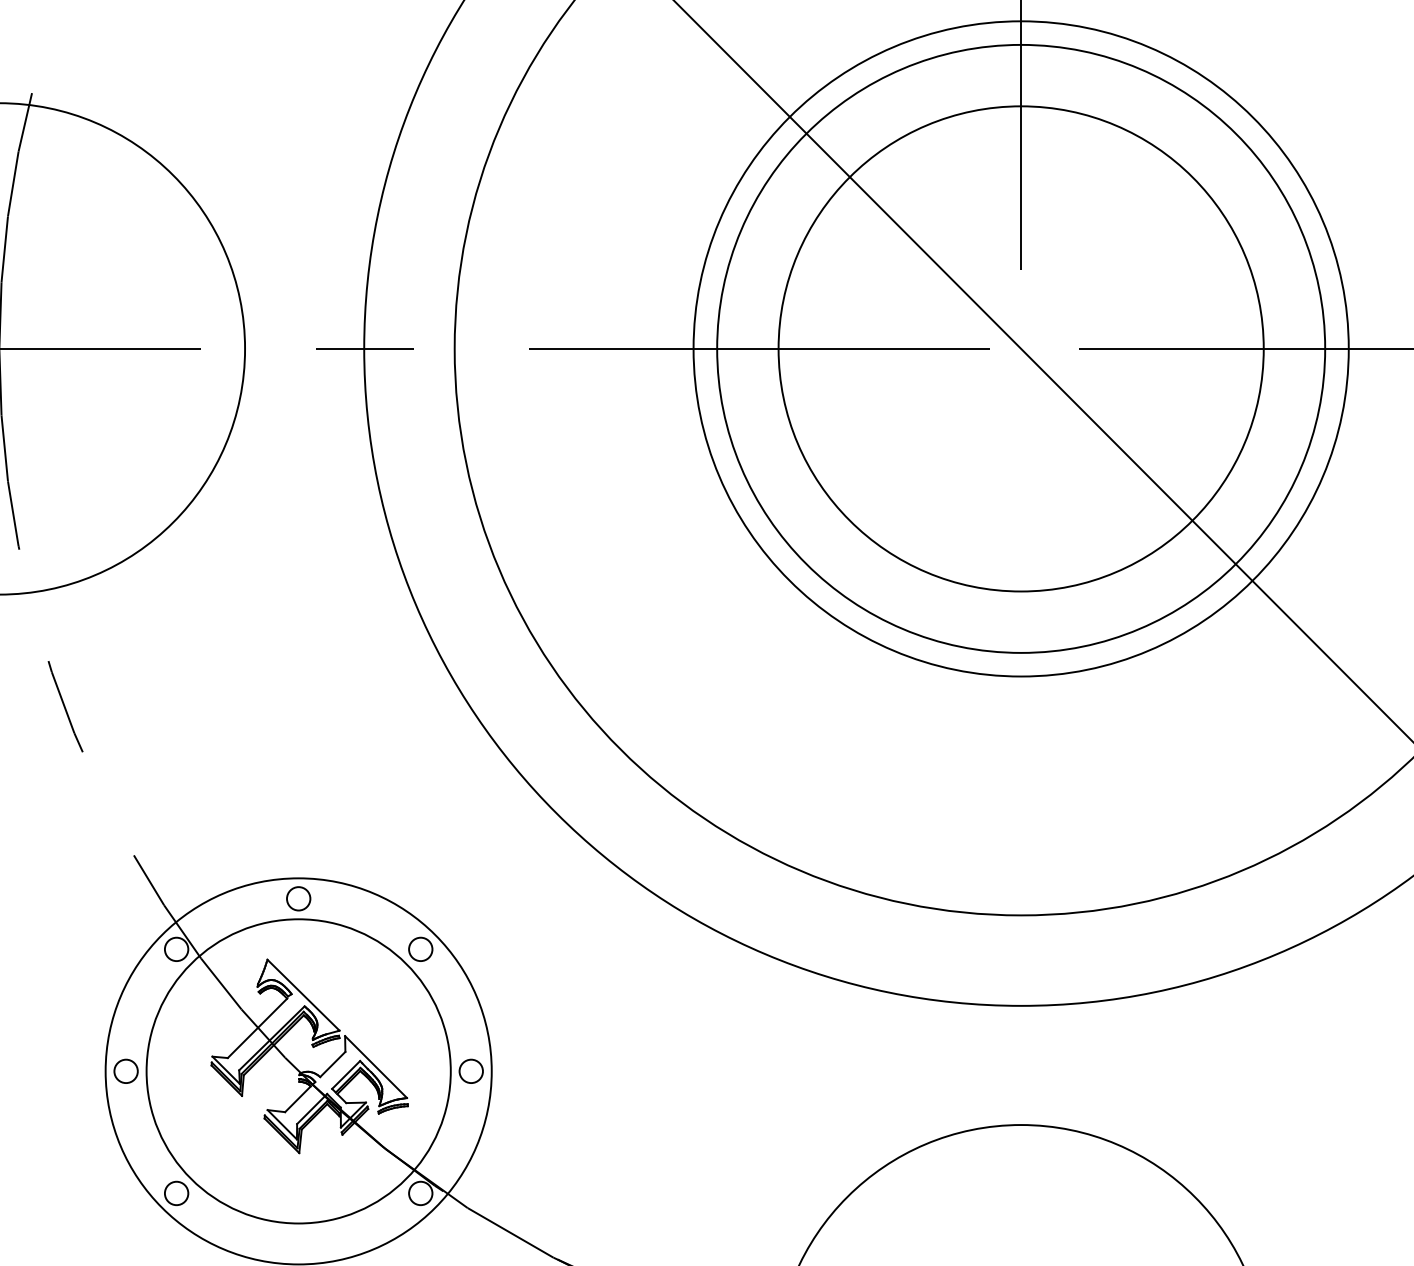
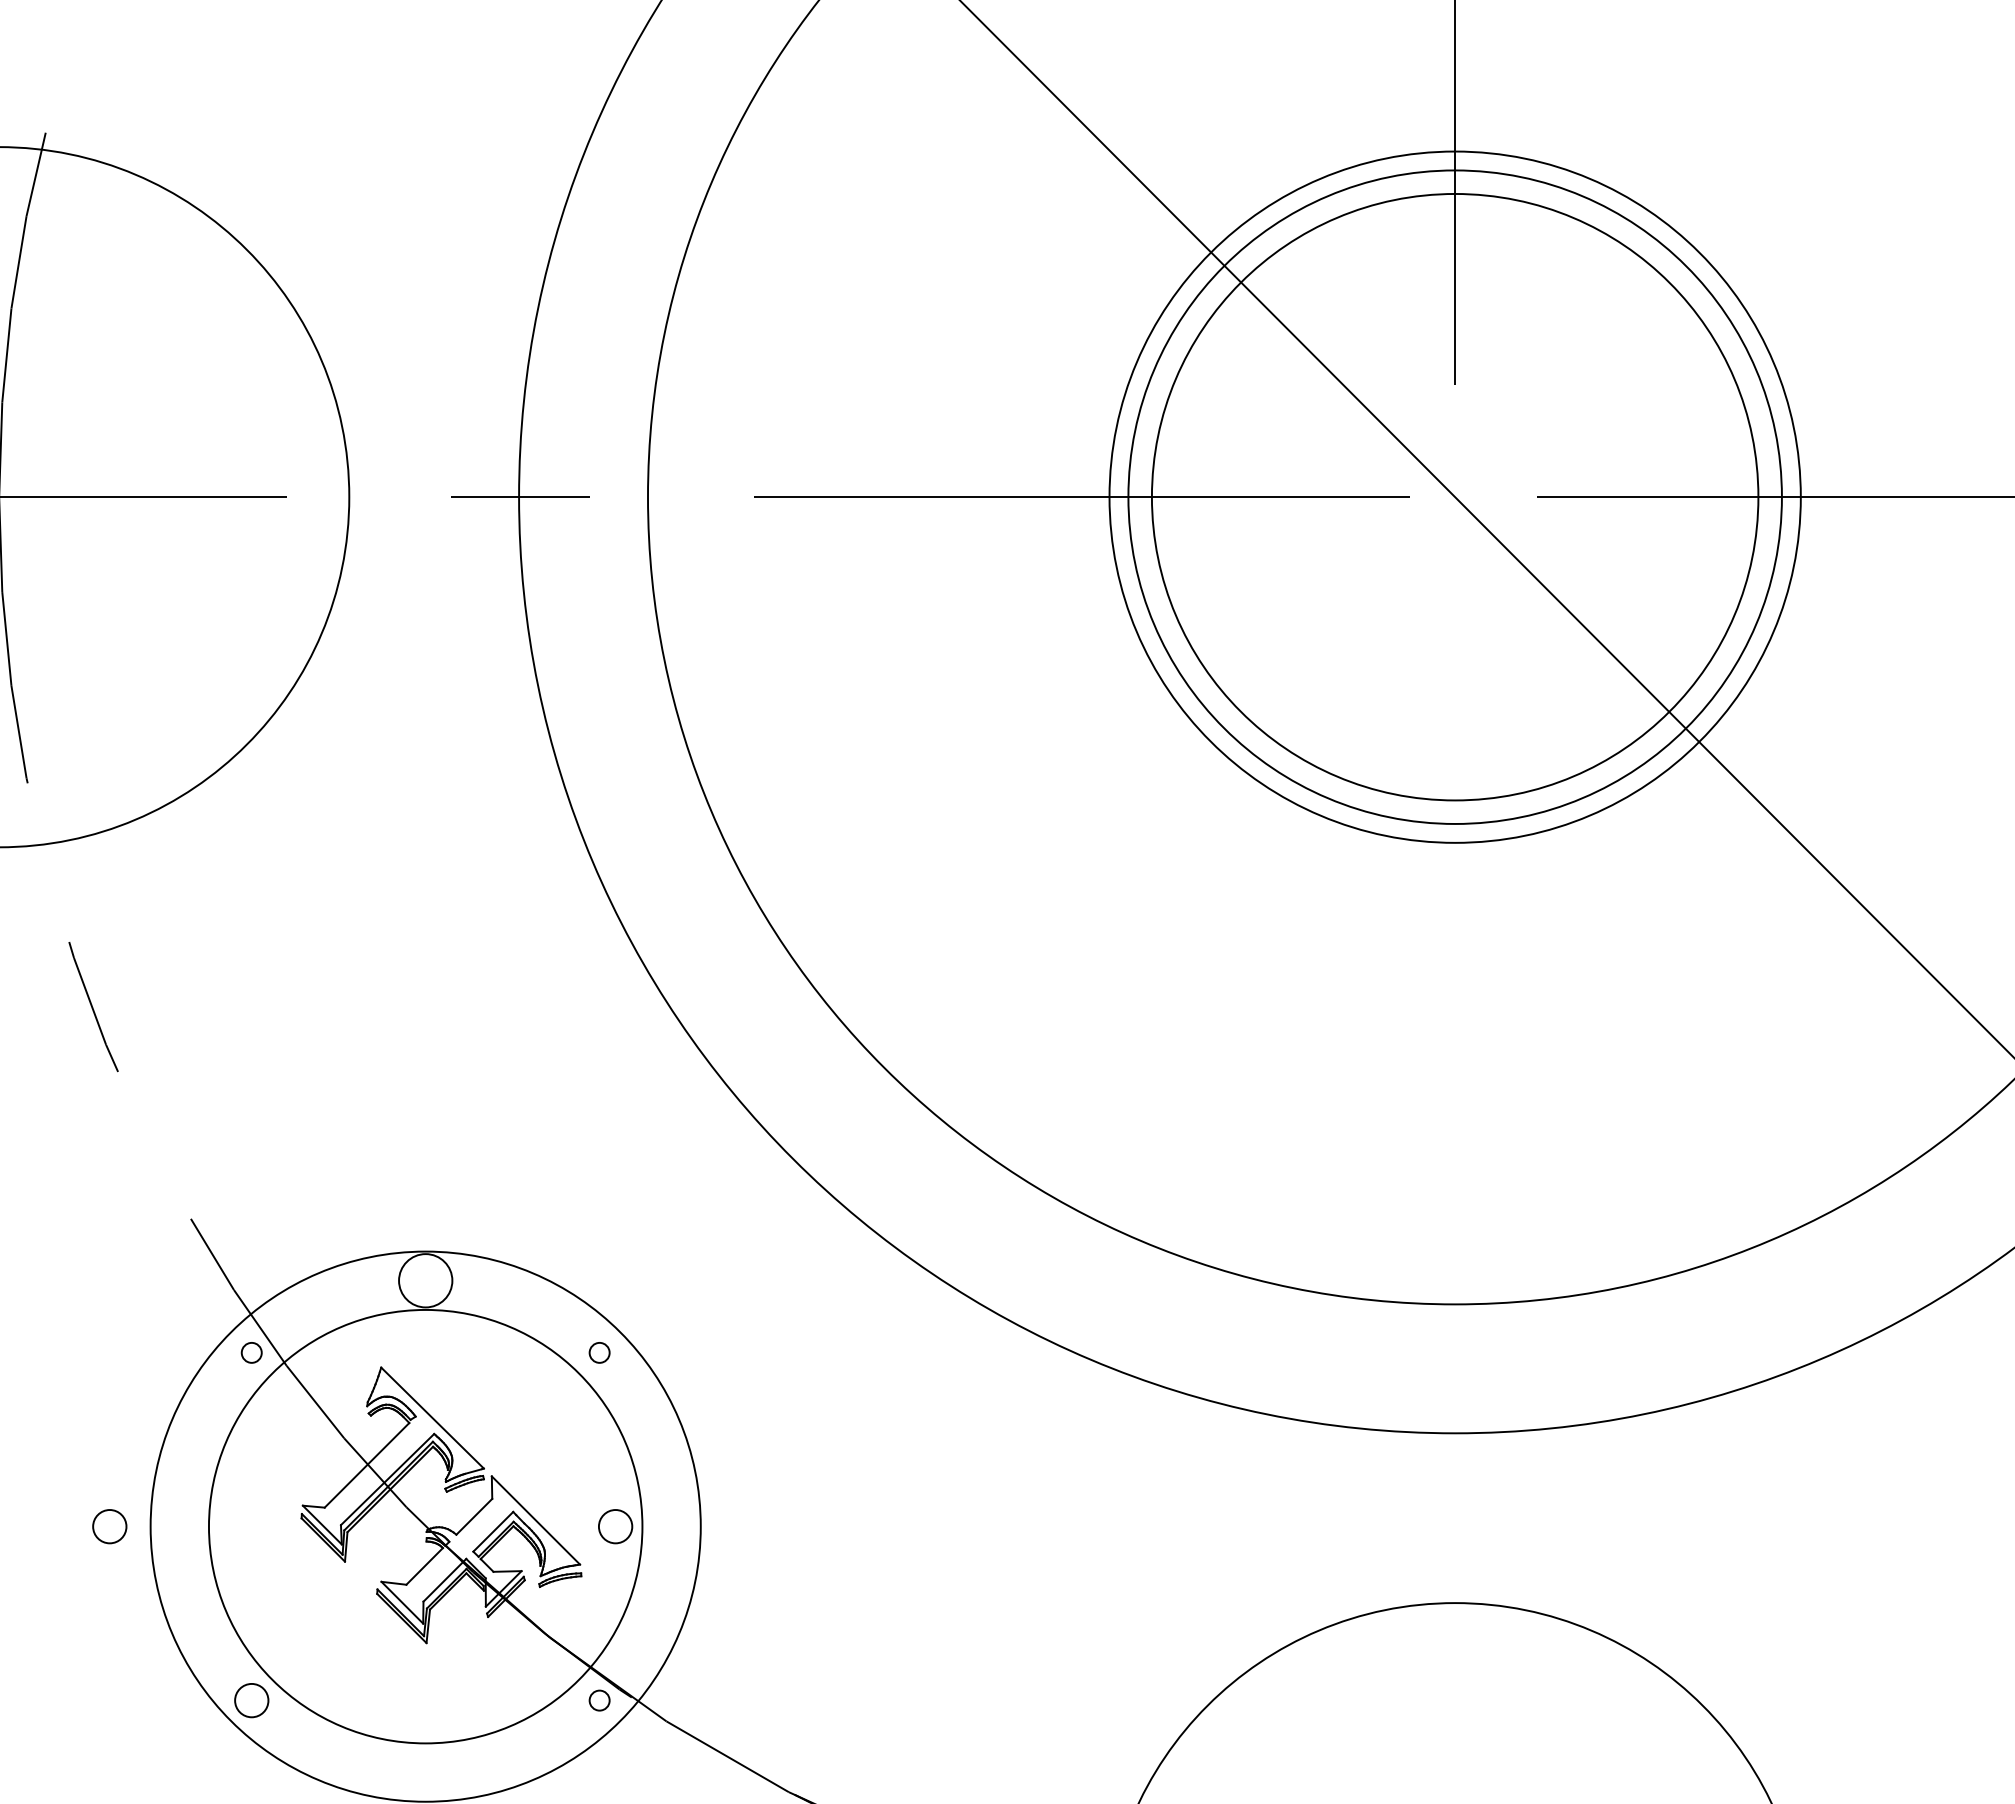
circle: (1020, 349) -> (1454, 497), size x0.7
circle: (1021, 349) -> (1455, 497), size x0.7
circle: (298, 898) -> (425, 1280), size x1.6
circle: (176, 949) -> (251, 1352), size x0.6
circle: (420, 949) -> (599, 1352), size x0.6
circle: (125, 1071) -> (109, 1526), moved
circle: (471, 1071) -> (615, 1526), moved
circle: (420, 1193) -> (599, 1700), size x0.6

